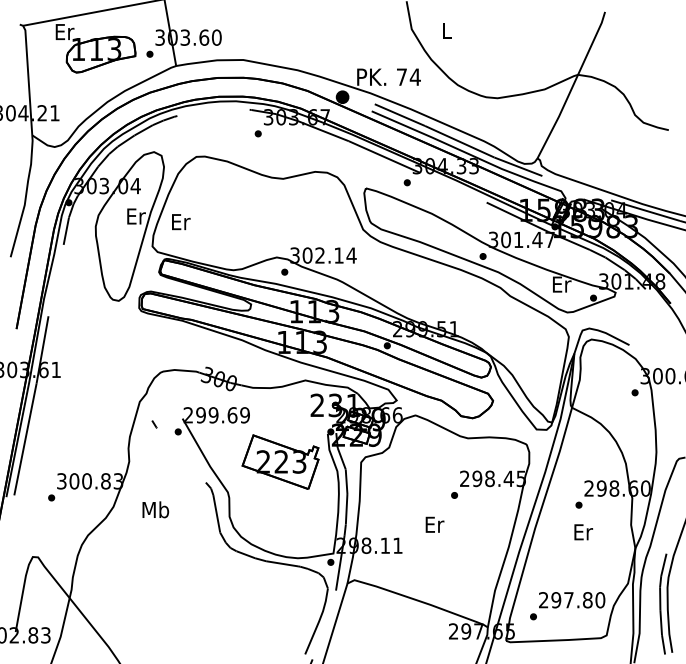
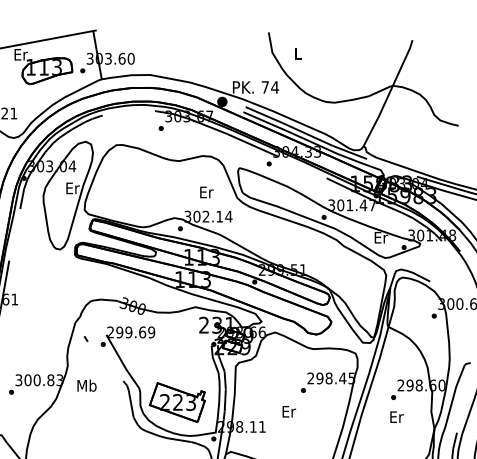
text: (181, 222) -> (207, 192), moved
part: (280, 461) -> (177, 402), moved
text: (155, 509) -> (86, 385), moved

